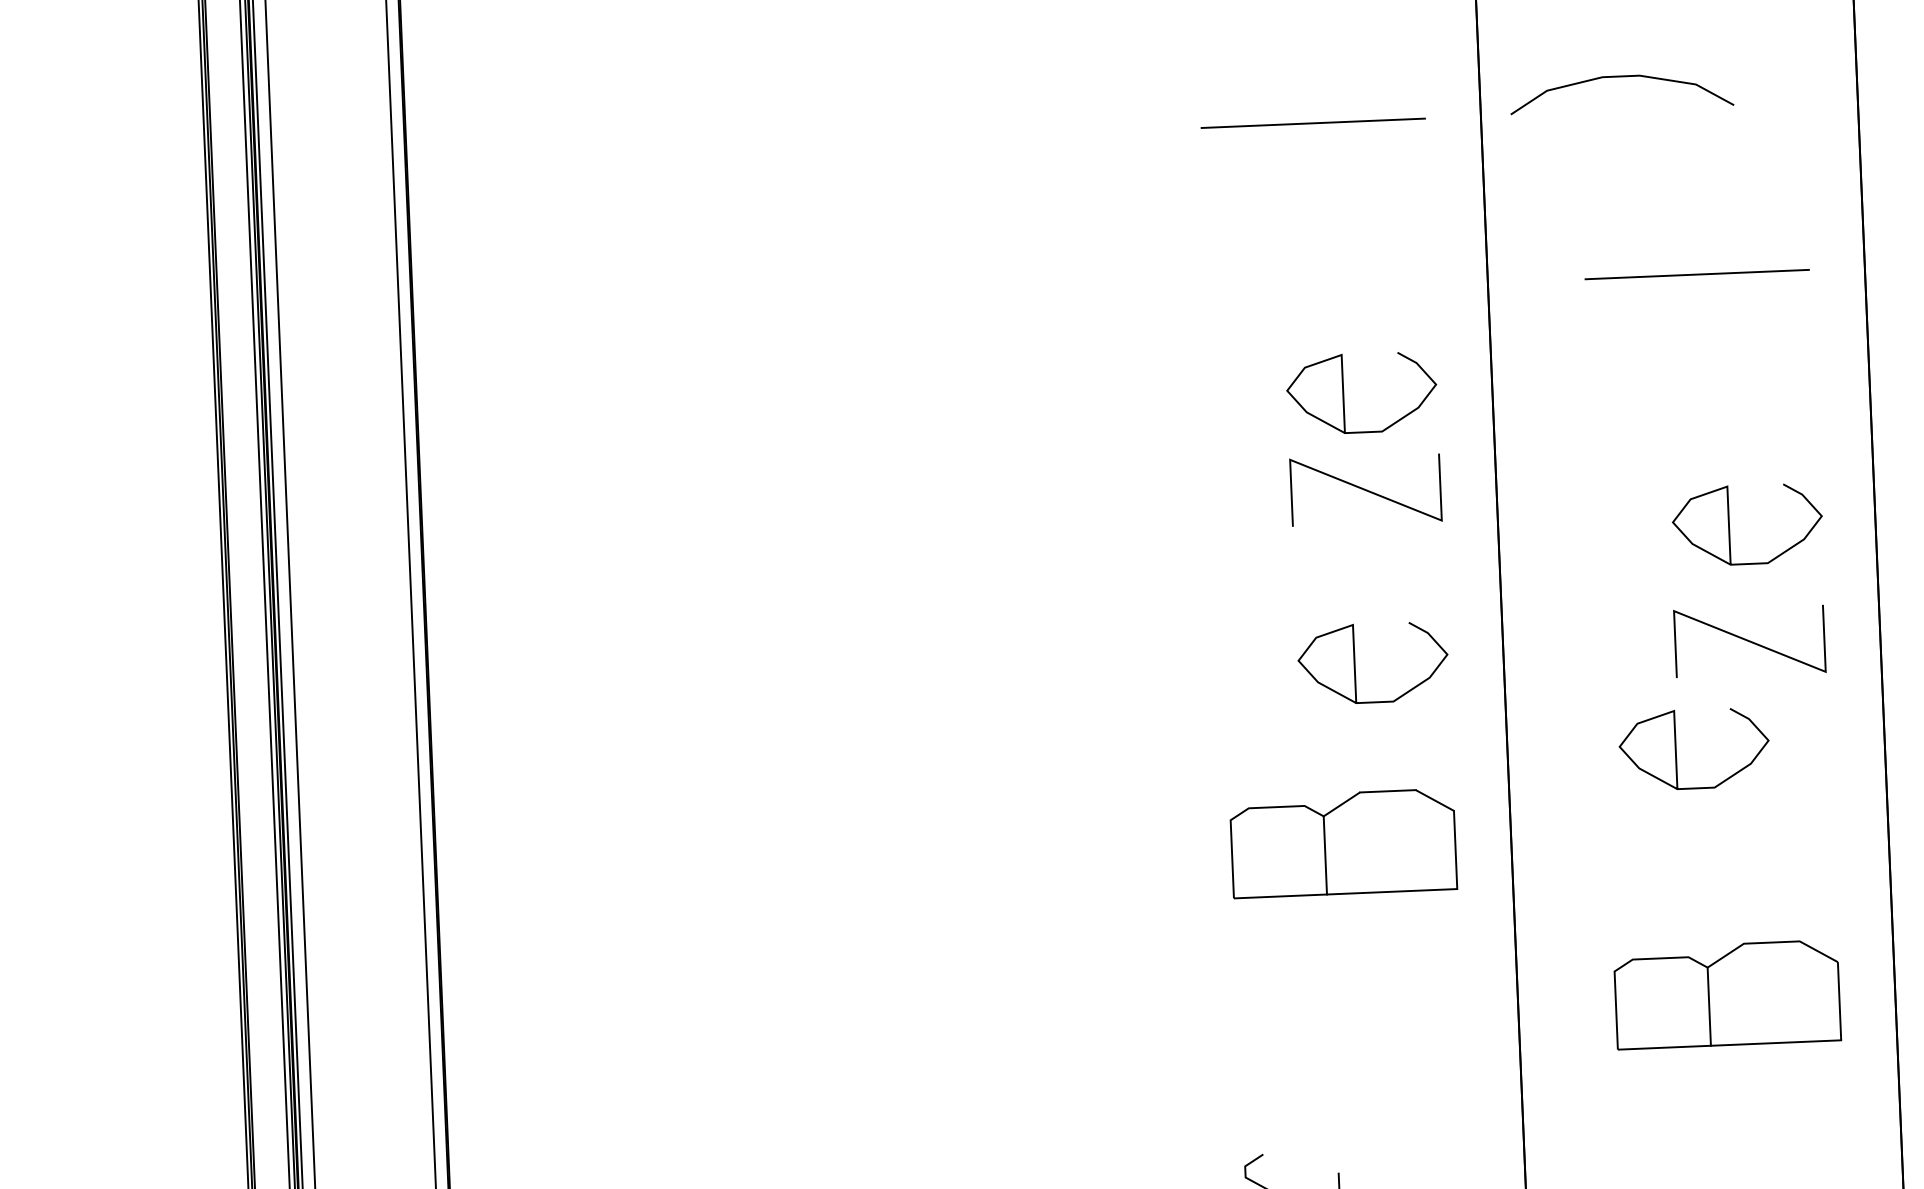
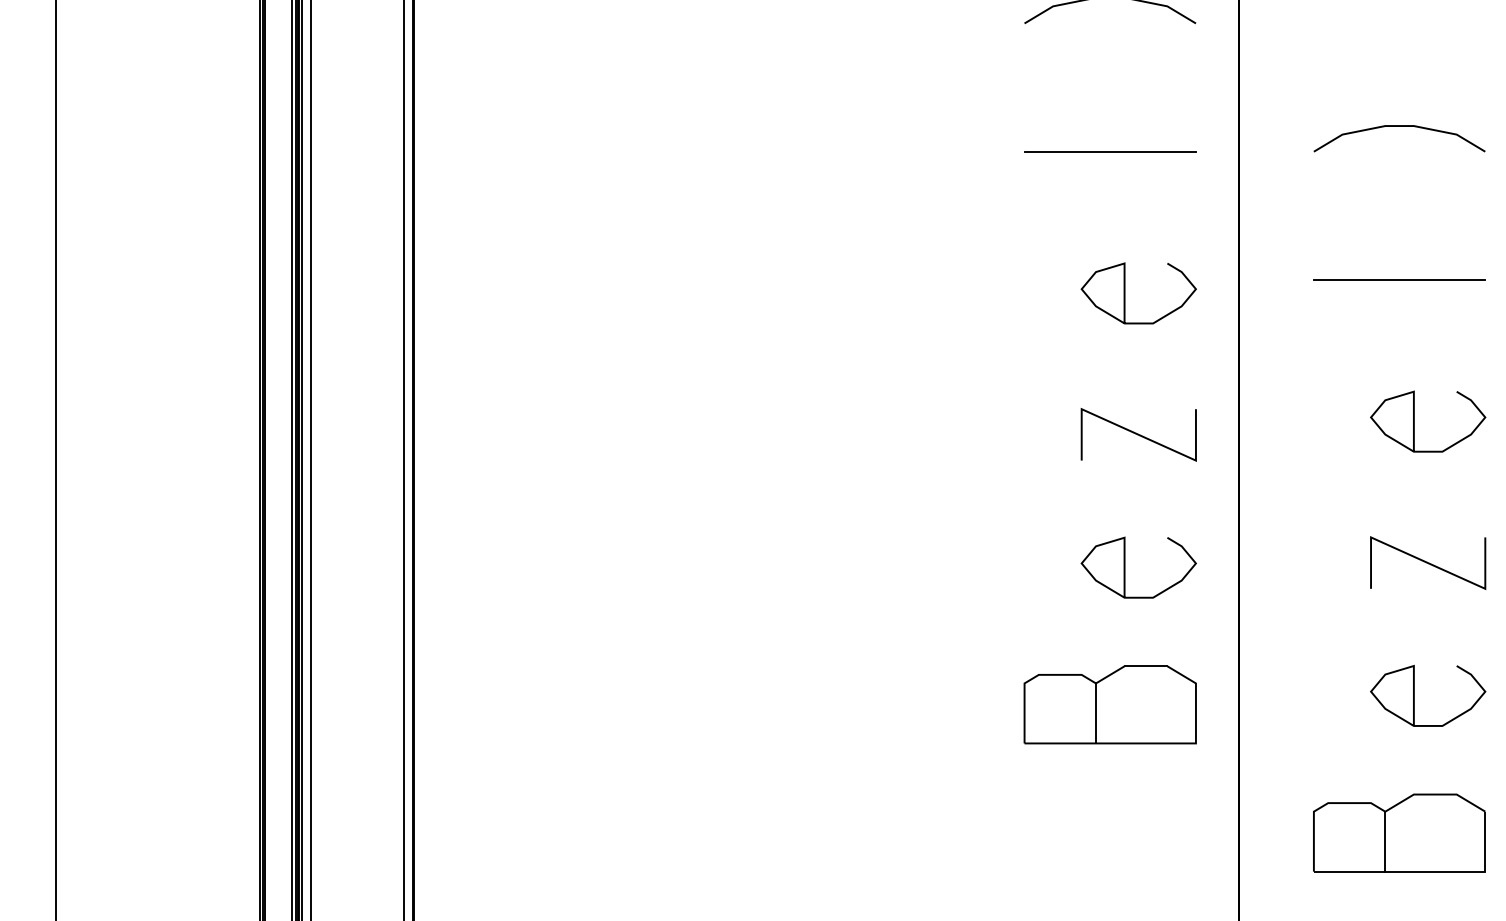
curve: (1620, 77) -> (1399, 126), moved
curve: (1344, 394) -> (1125, 293), moved
curve: (1729, 525) -> (1414, 421), moved
curve: (1676, 749) -> (1414, 695), moved

